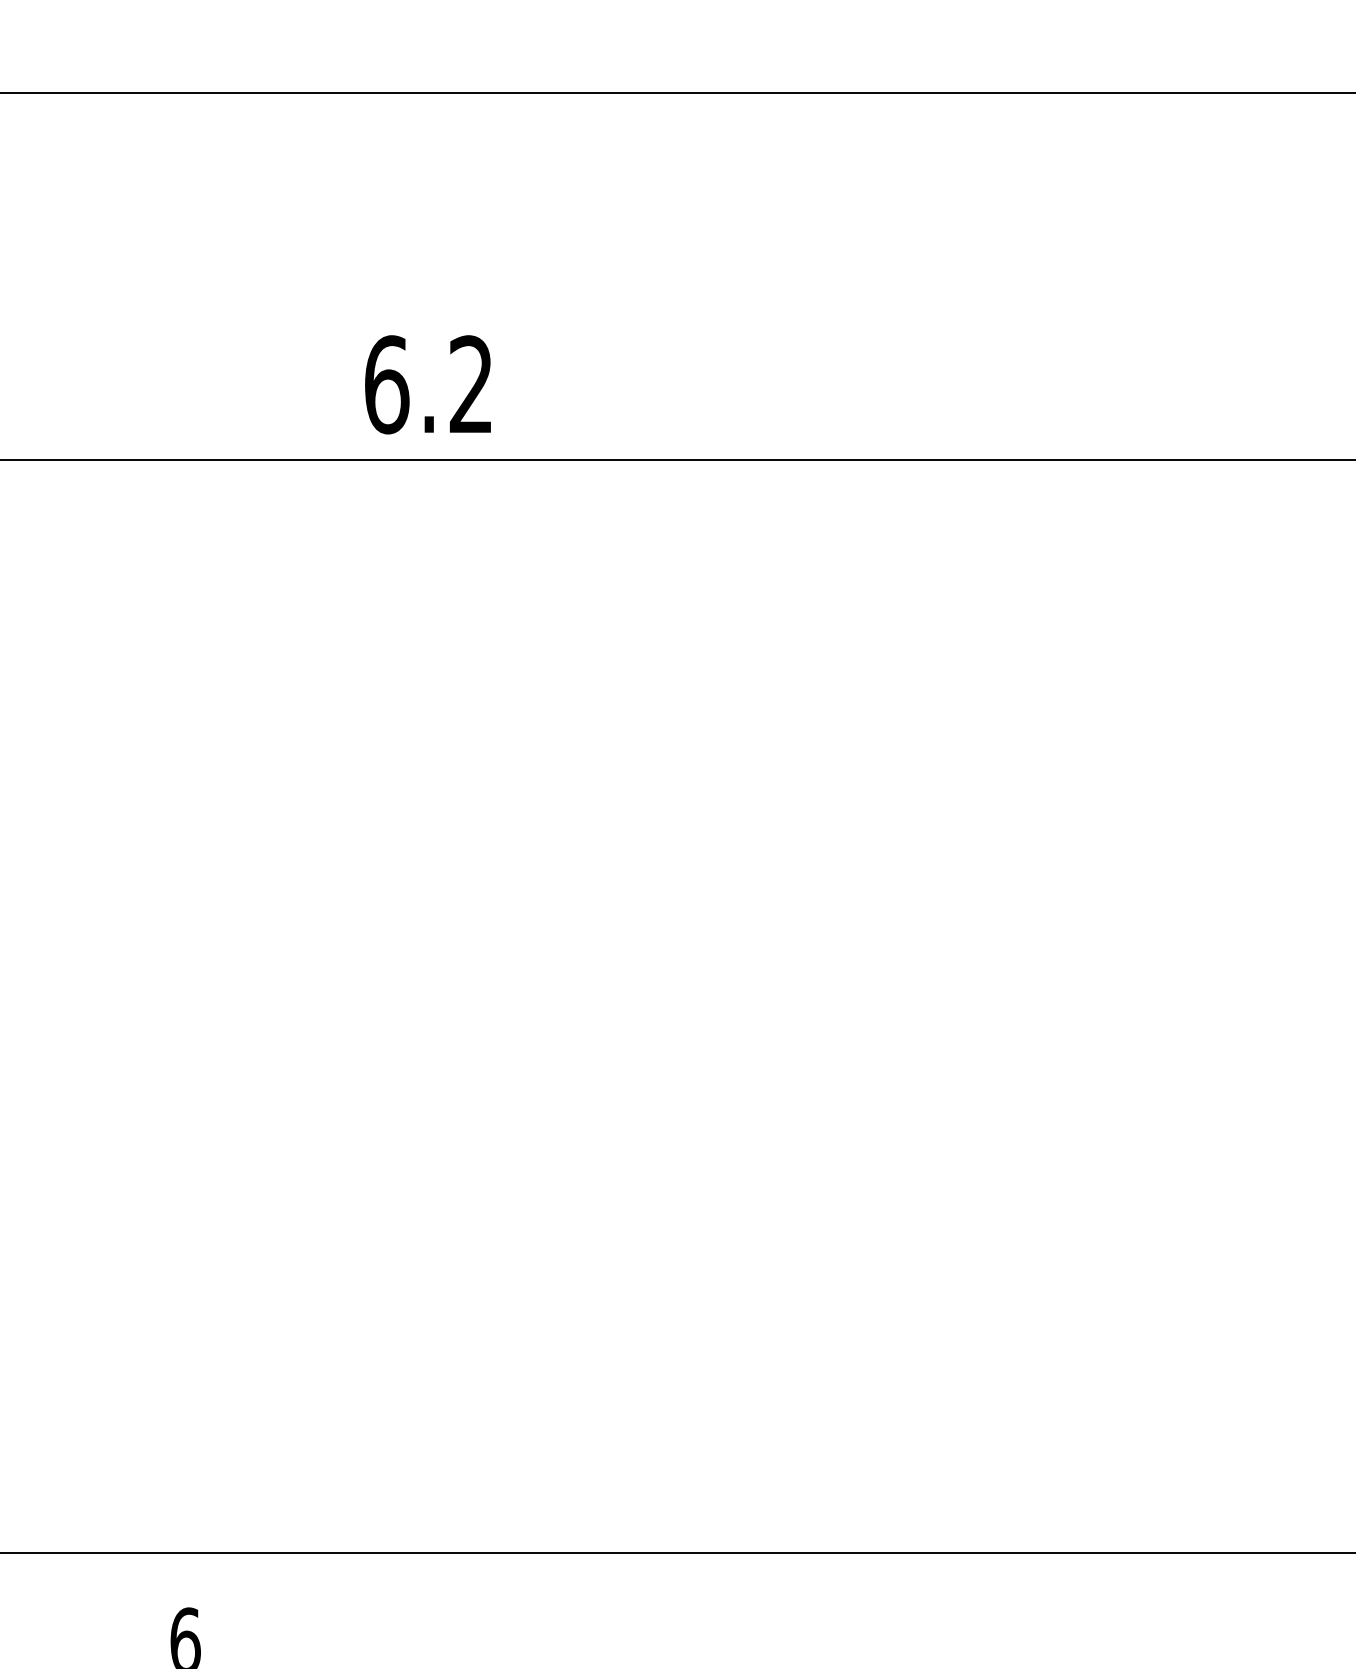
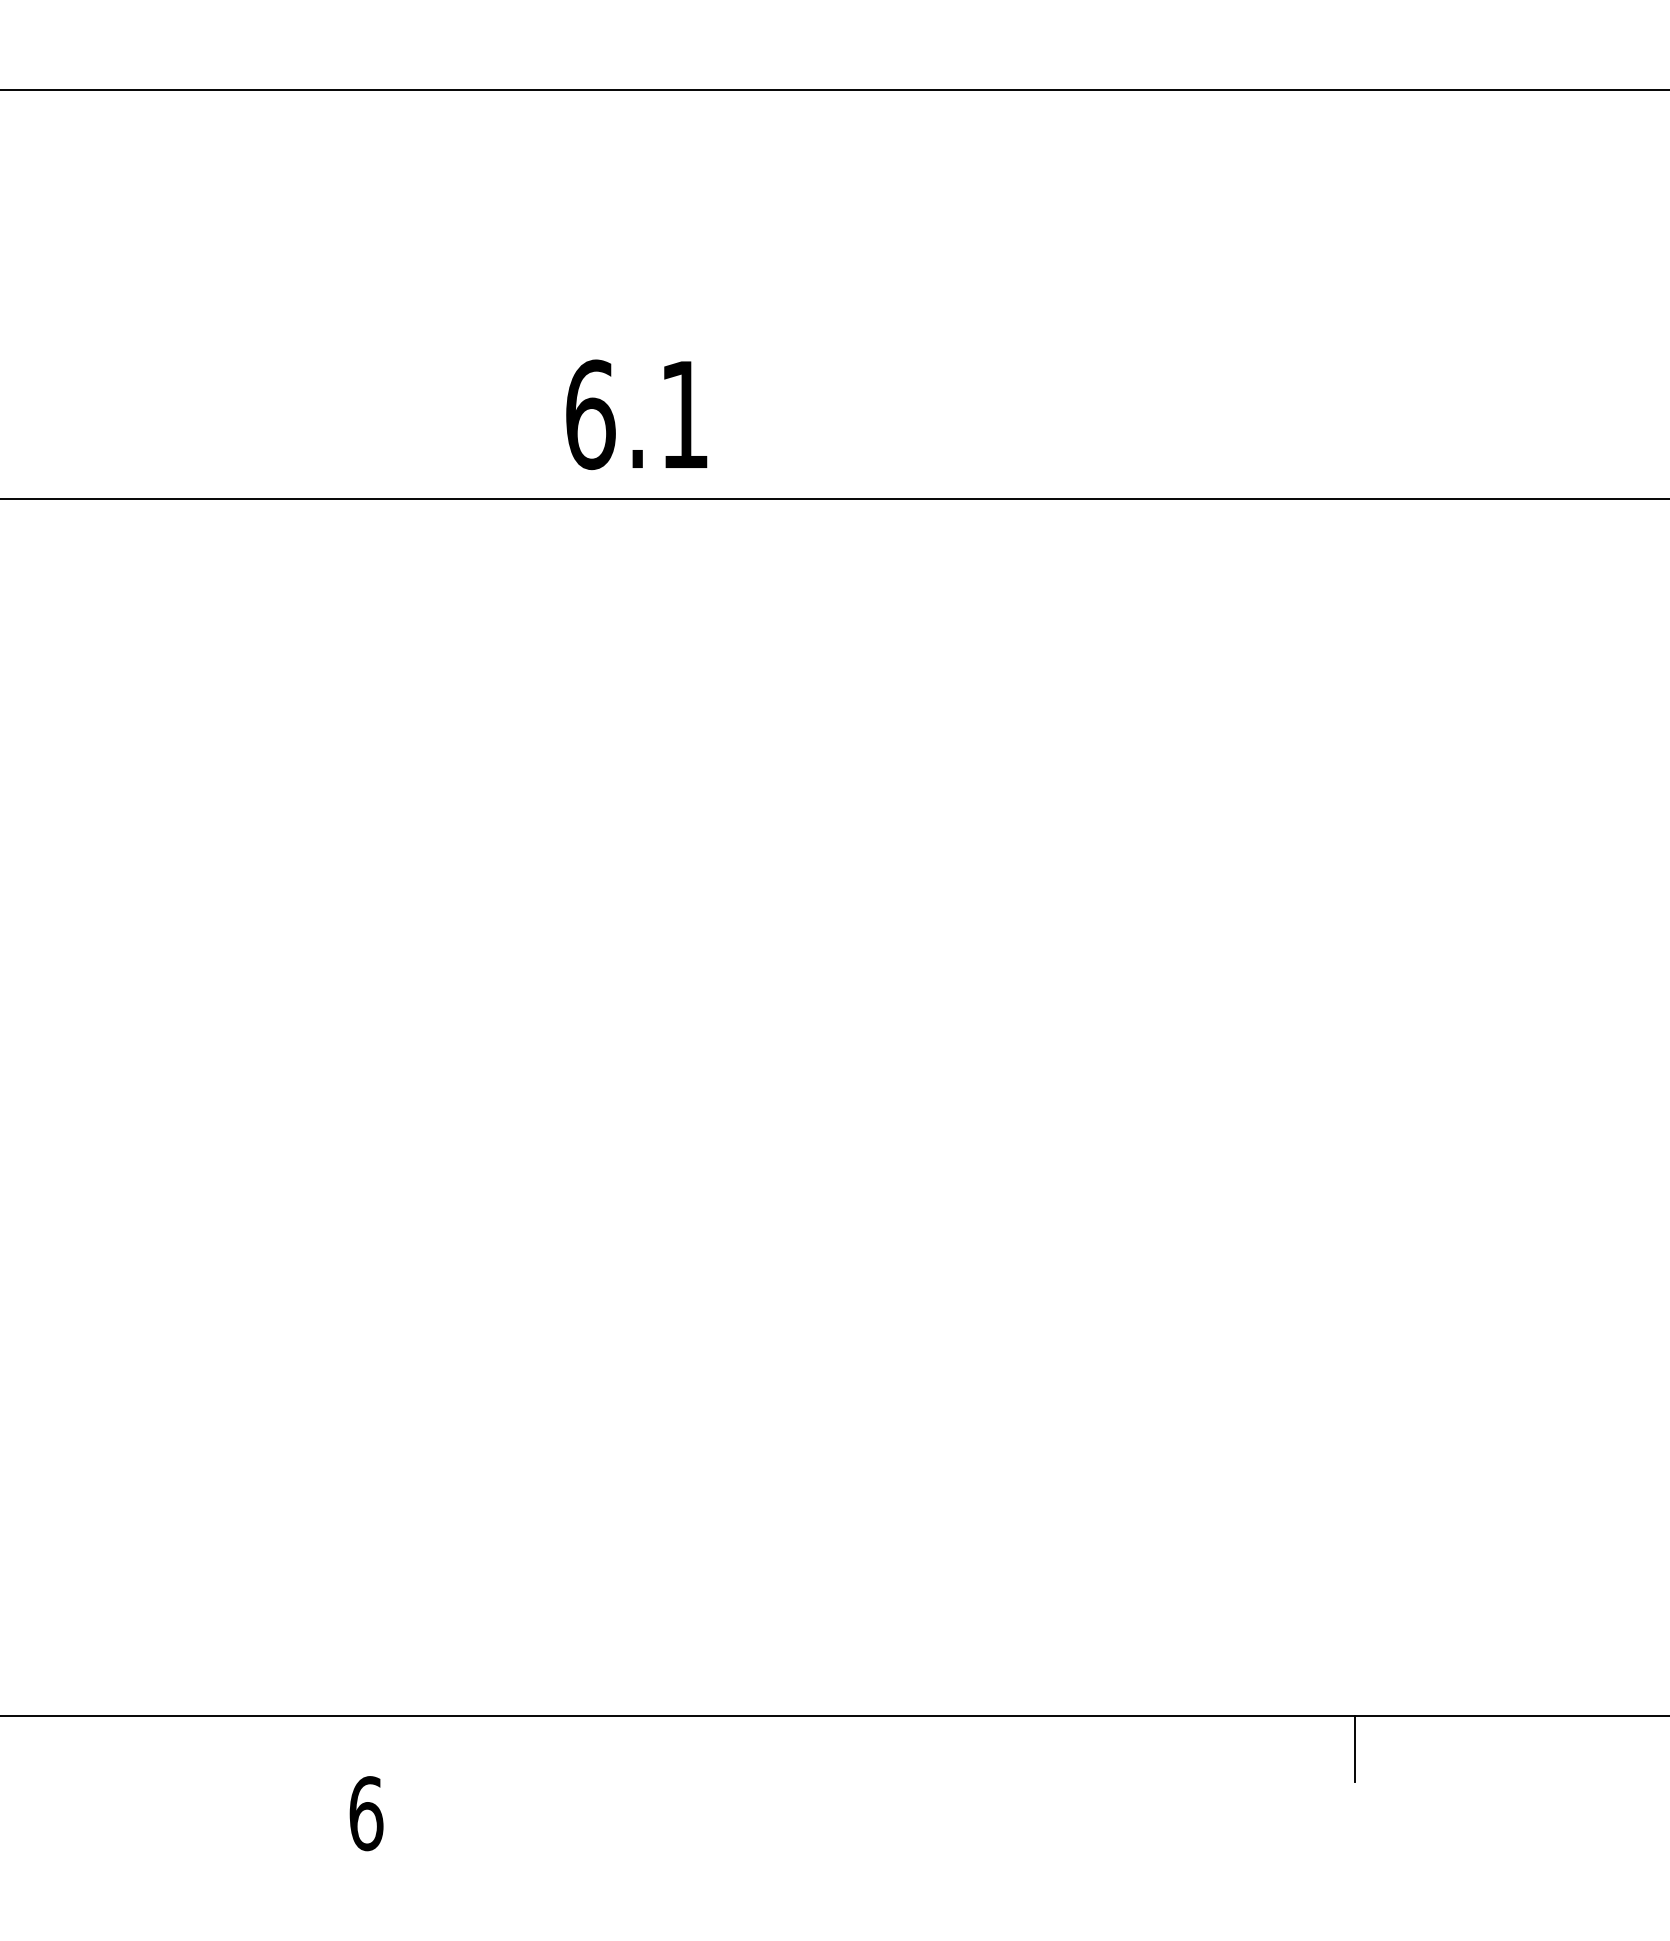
text: (470, 383) -> (683, 413), 6.2 -> 6.1
line: (1073, 1582) -> (1354, 1748), added

